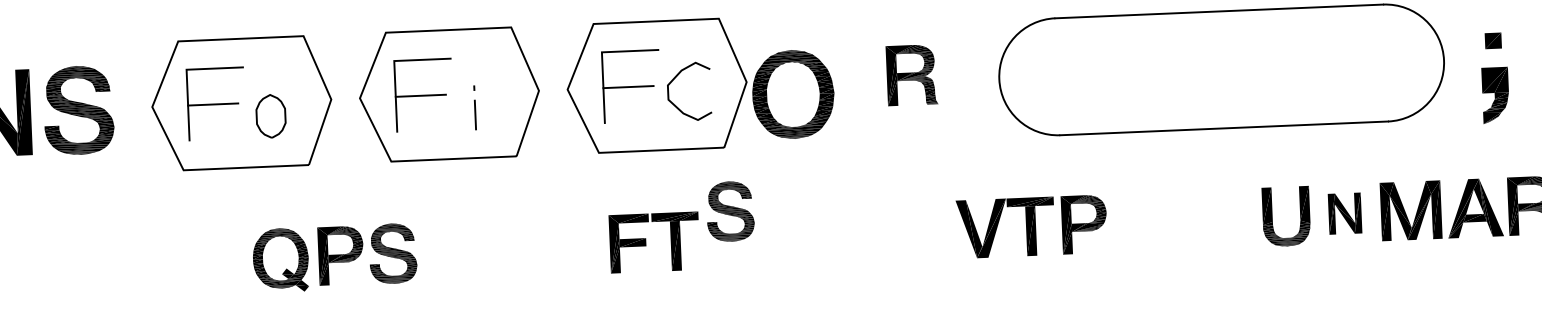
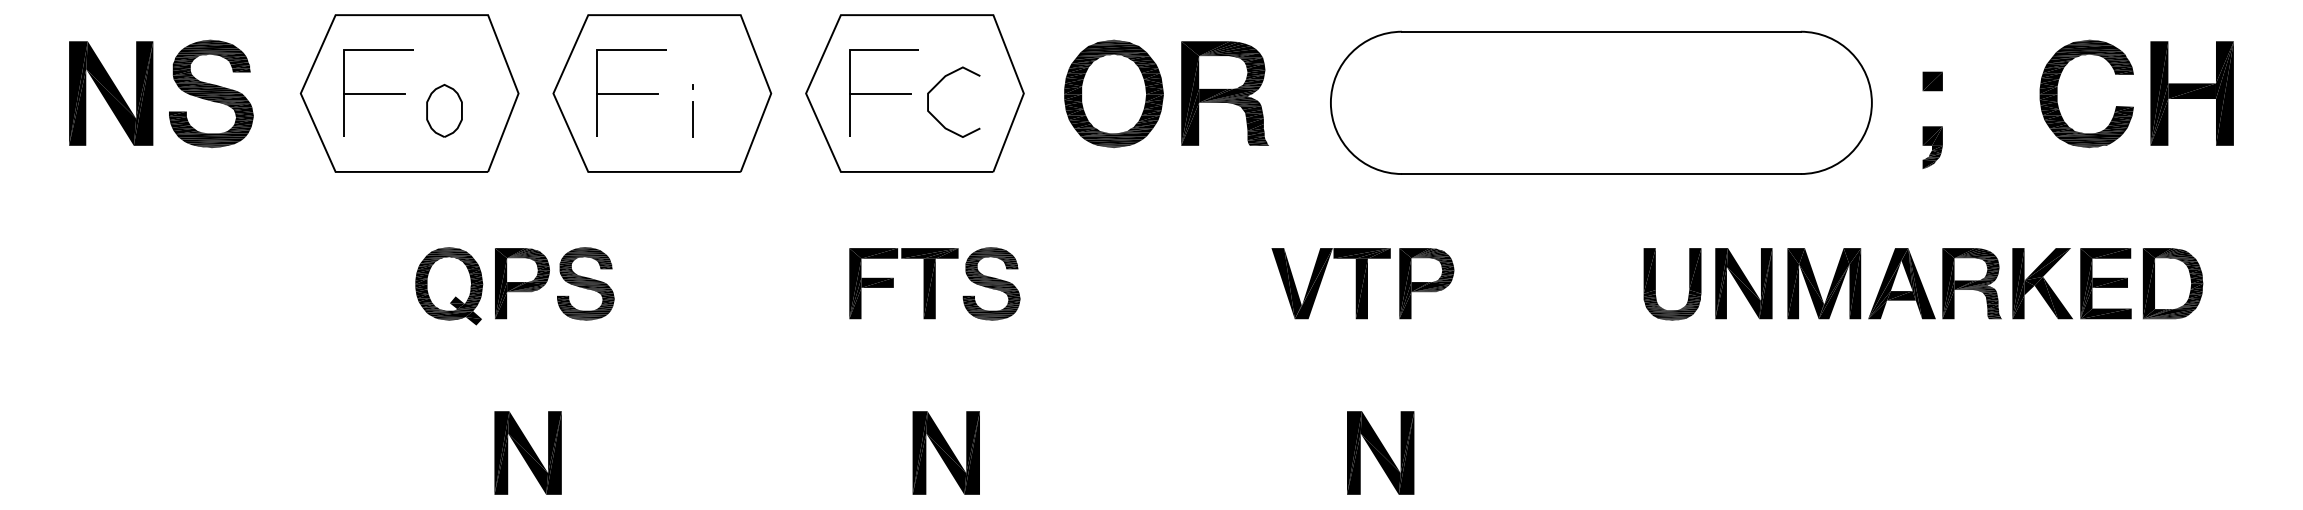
part: (911, 75) -> (1224, 93), size x1.43
part: (792, 94) -> (1113, 93), moved
part: (1495, 95) -> (1932, 147), size x0.62
part: (730, 211) -> (991, 283), moved
part: (1344, 213) -> (1743, 283), size x1.43

